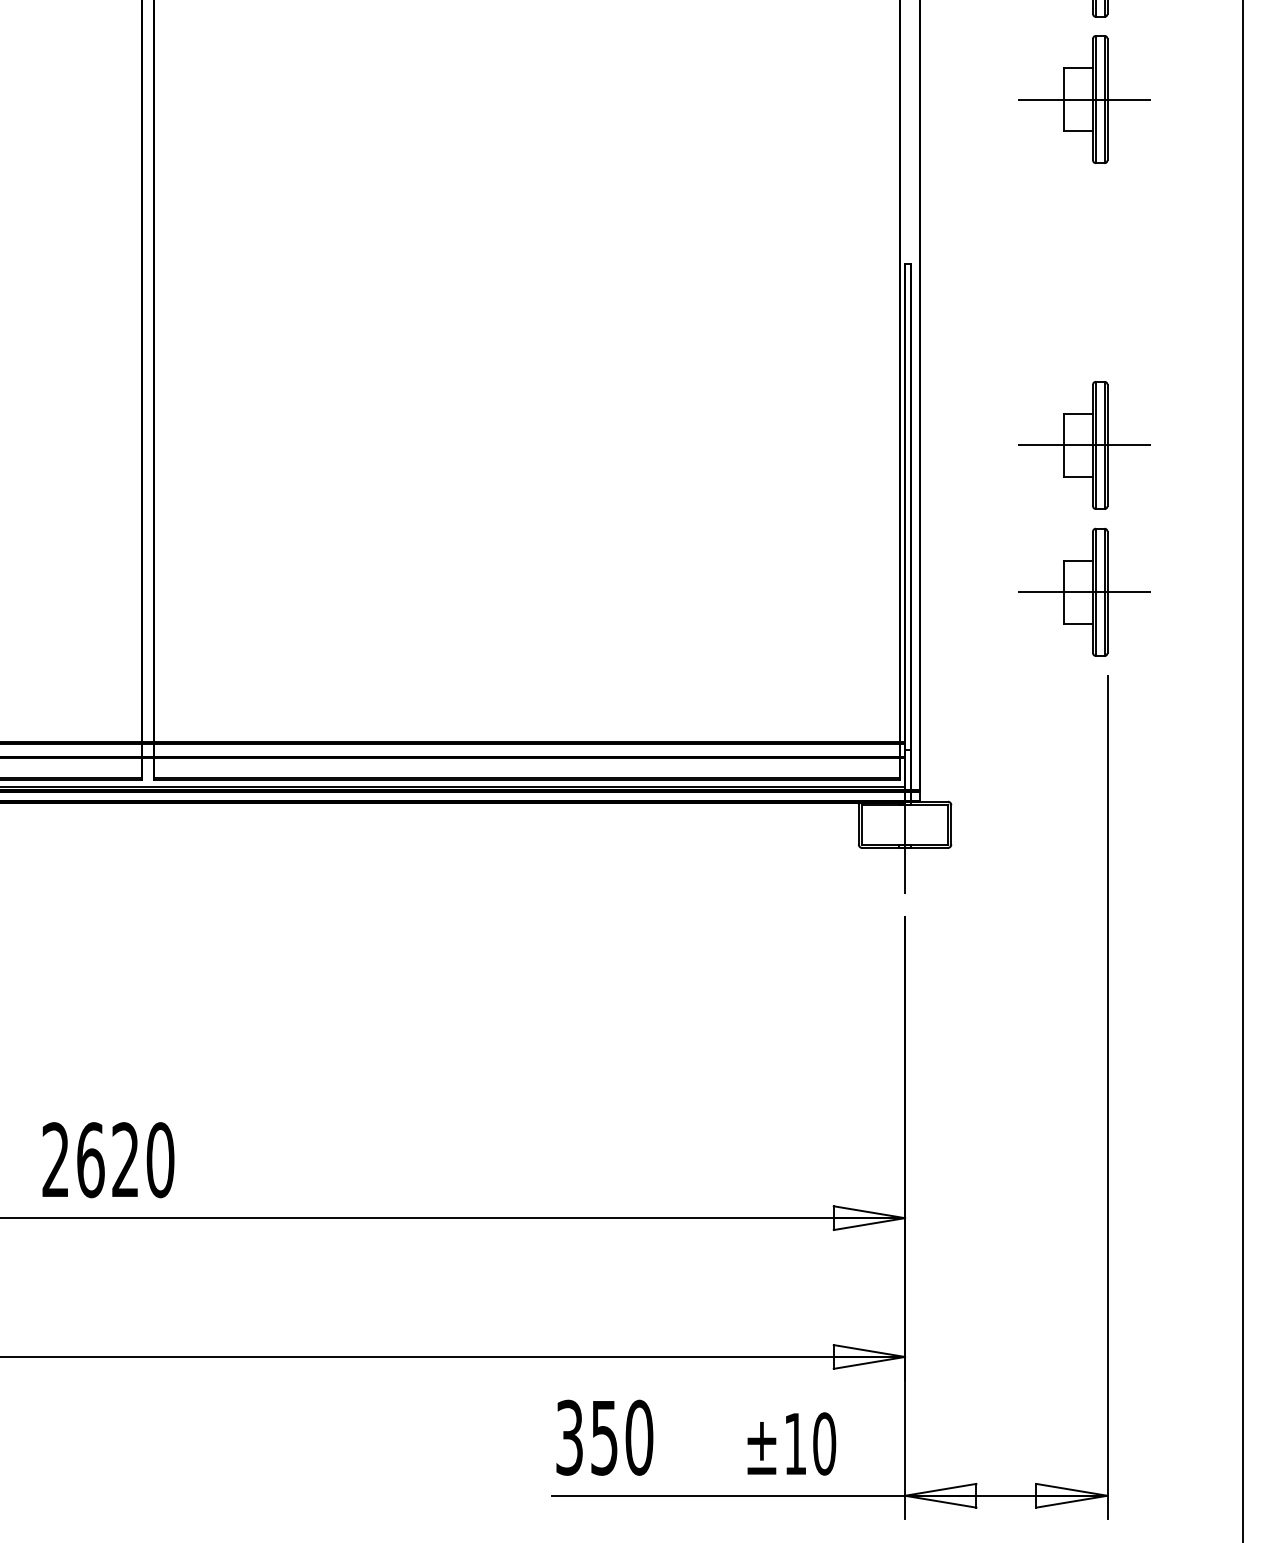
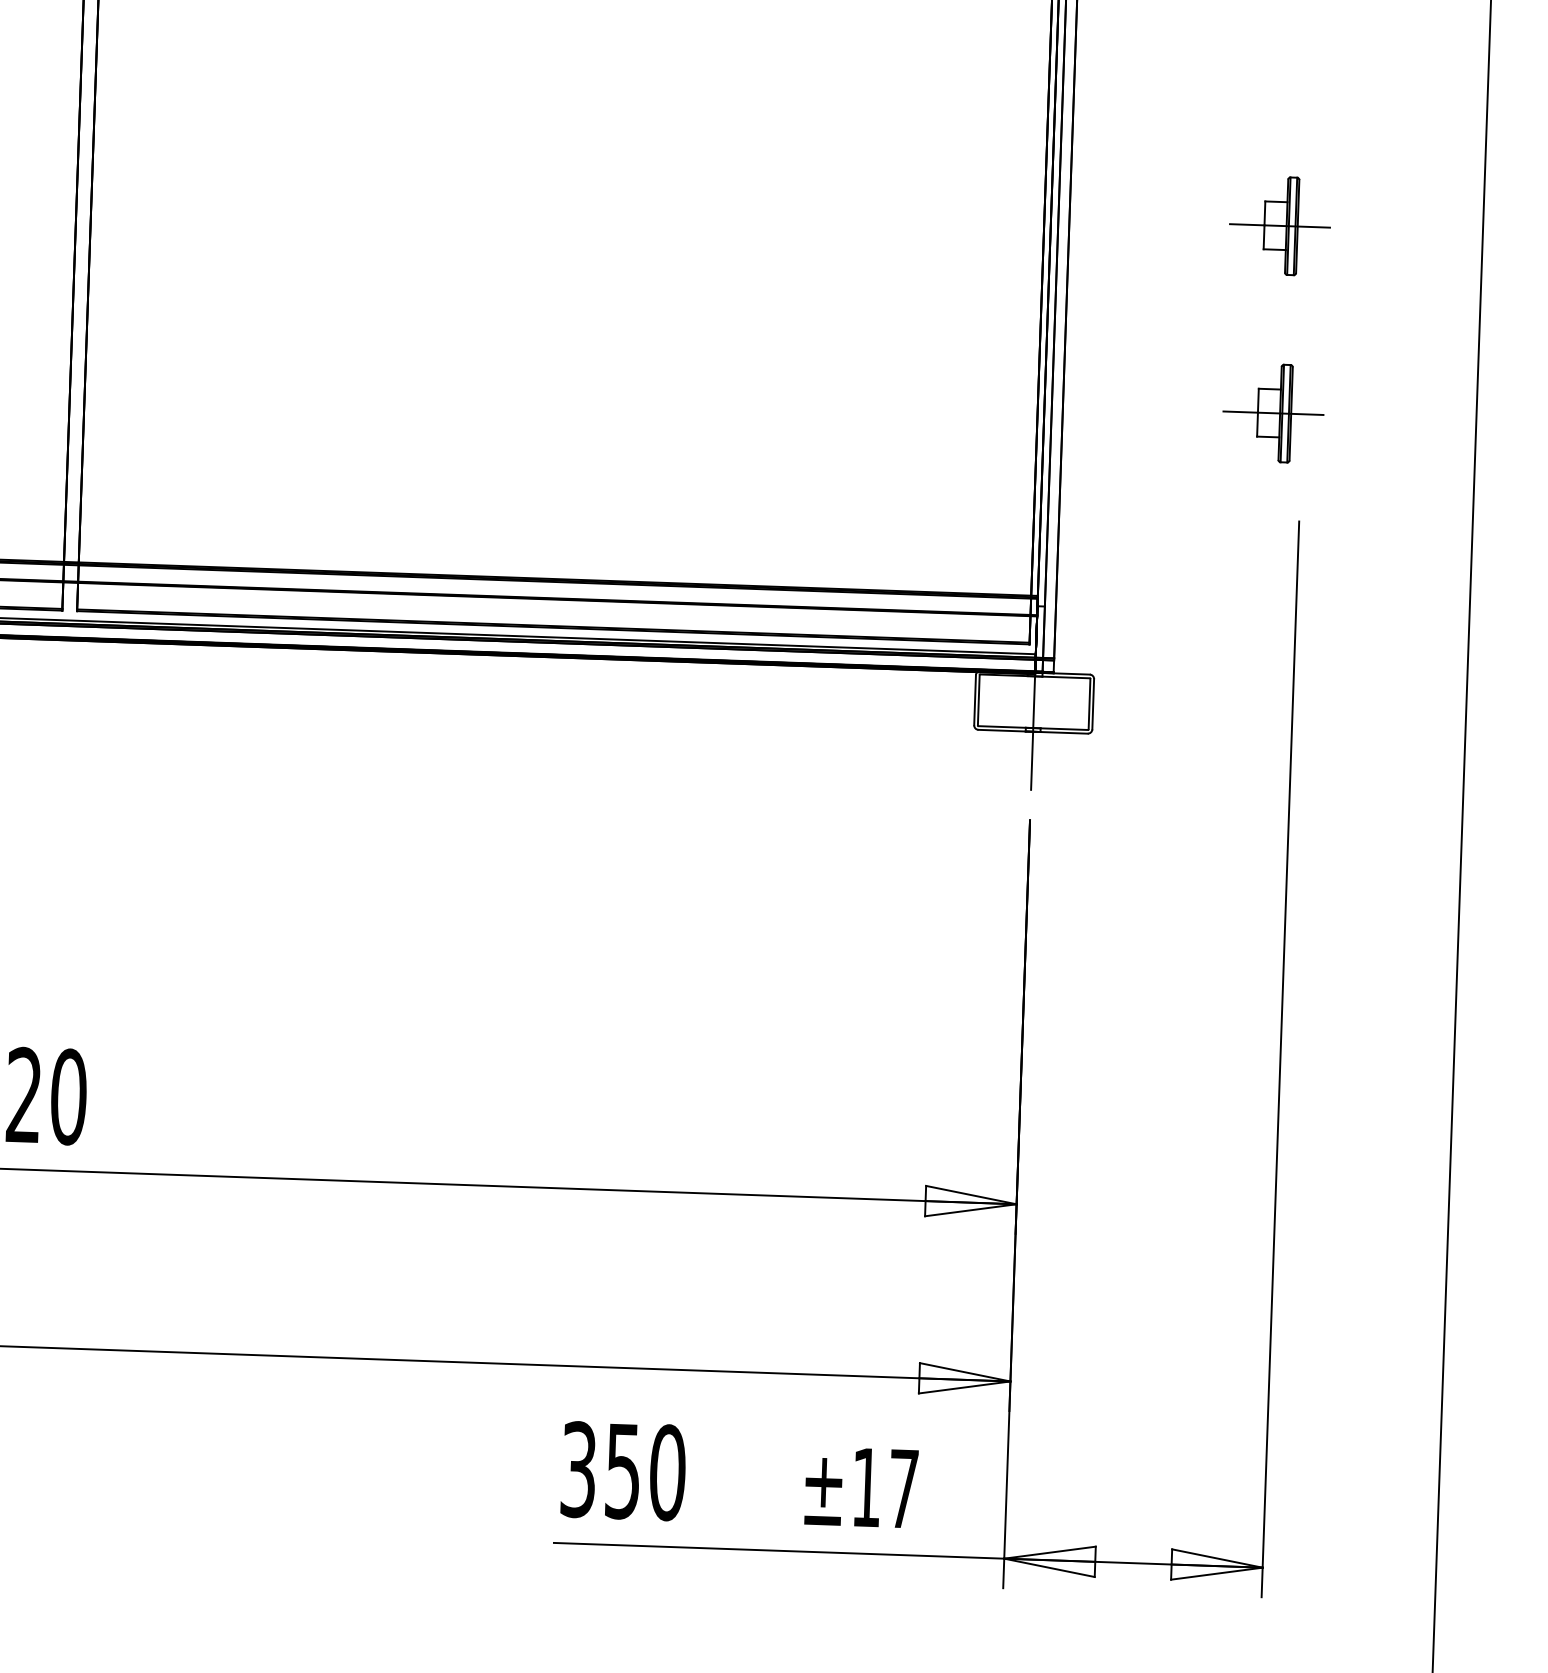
part: (1084, 445) -> (1280, 225), size x0.6
part: (1084, 591) -> (1273, 412), size x0.6
text: (824, 1443) -> (903, 1488), ±10 -> ±17

